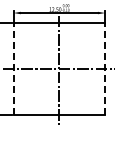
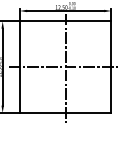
line: (13, 69) -> (19, 67), dashed -> solid
line: (105, 69) -> (111, 67), dashed -> solid

